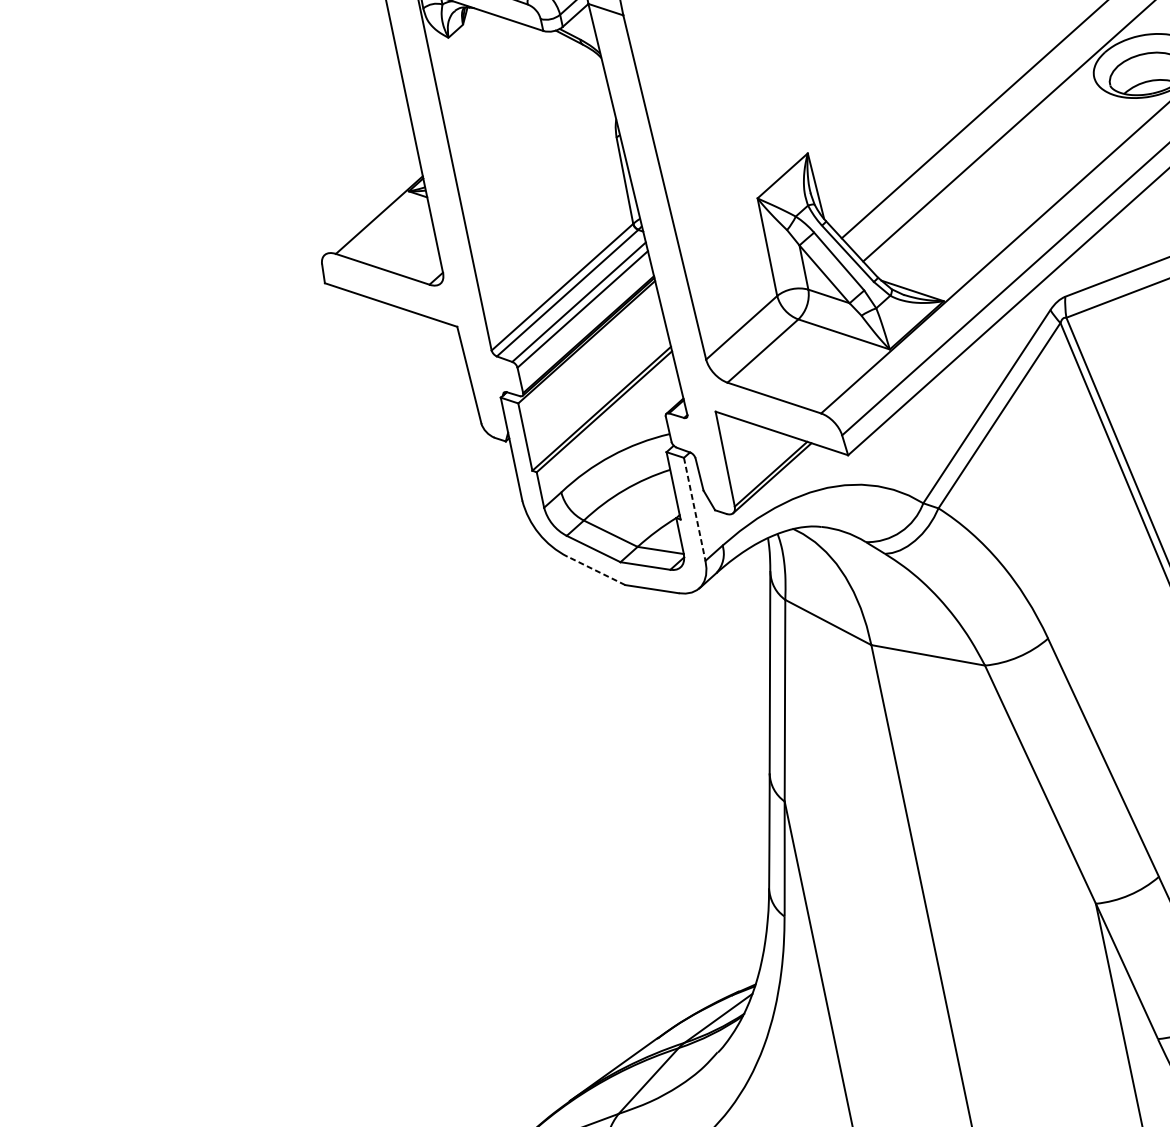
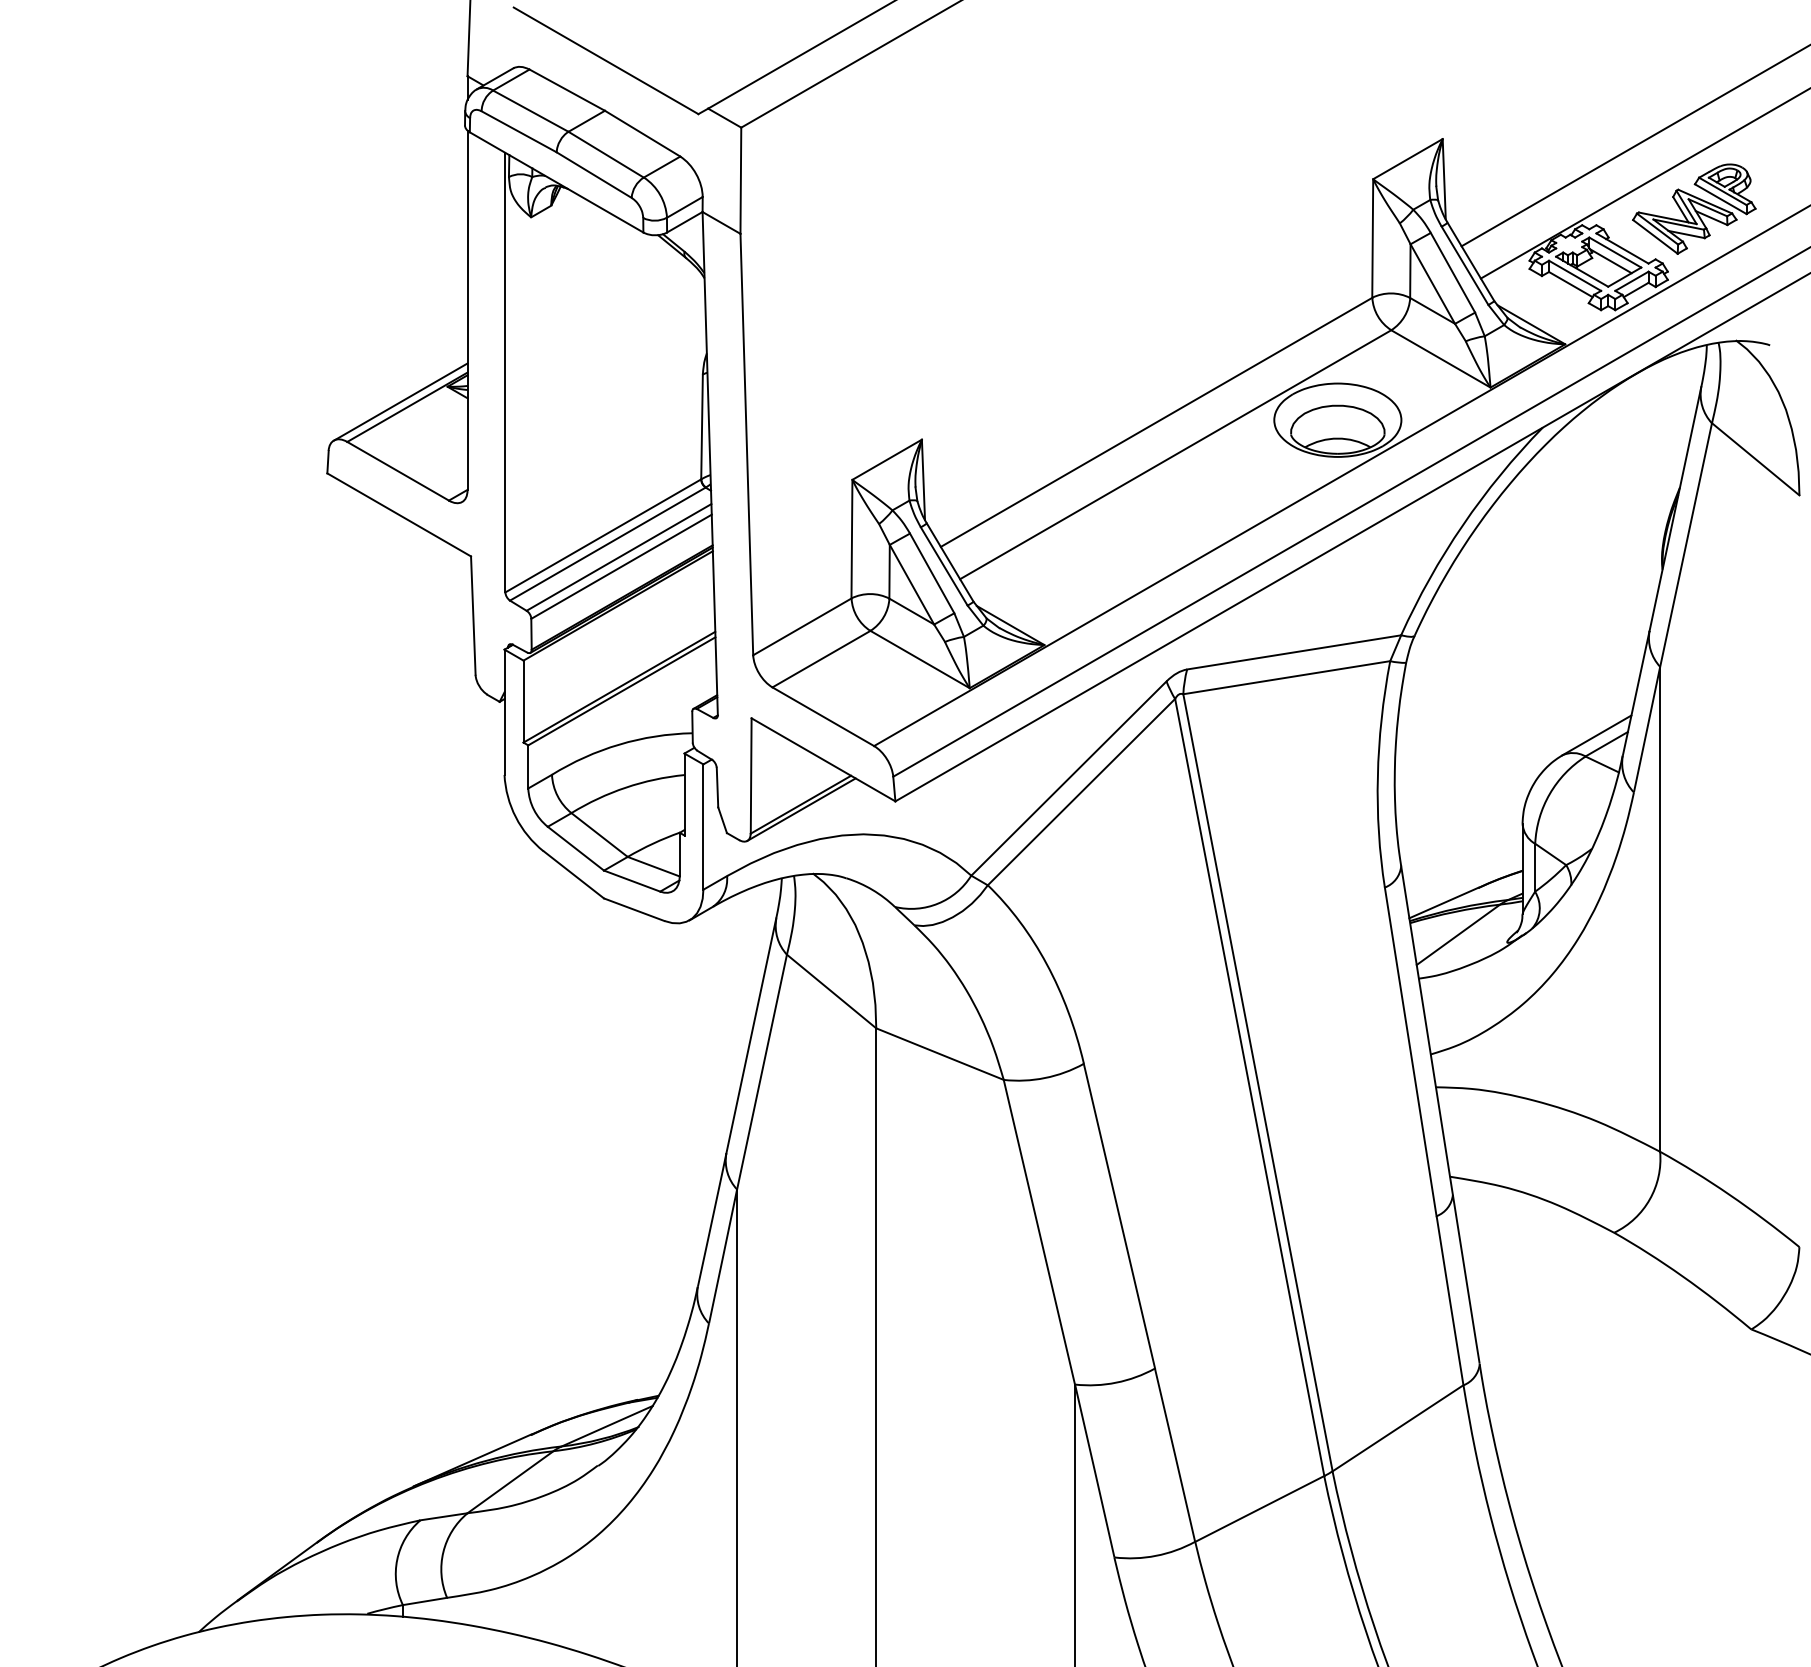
line: (372, 211) -> (400, 401), added
line: (694, 509) -> (703, 827), dashed -> solid
line: (596, 570) -> (573, 874), dashed -> solid

